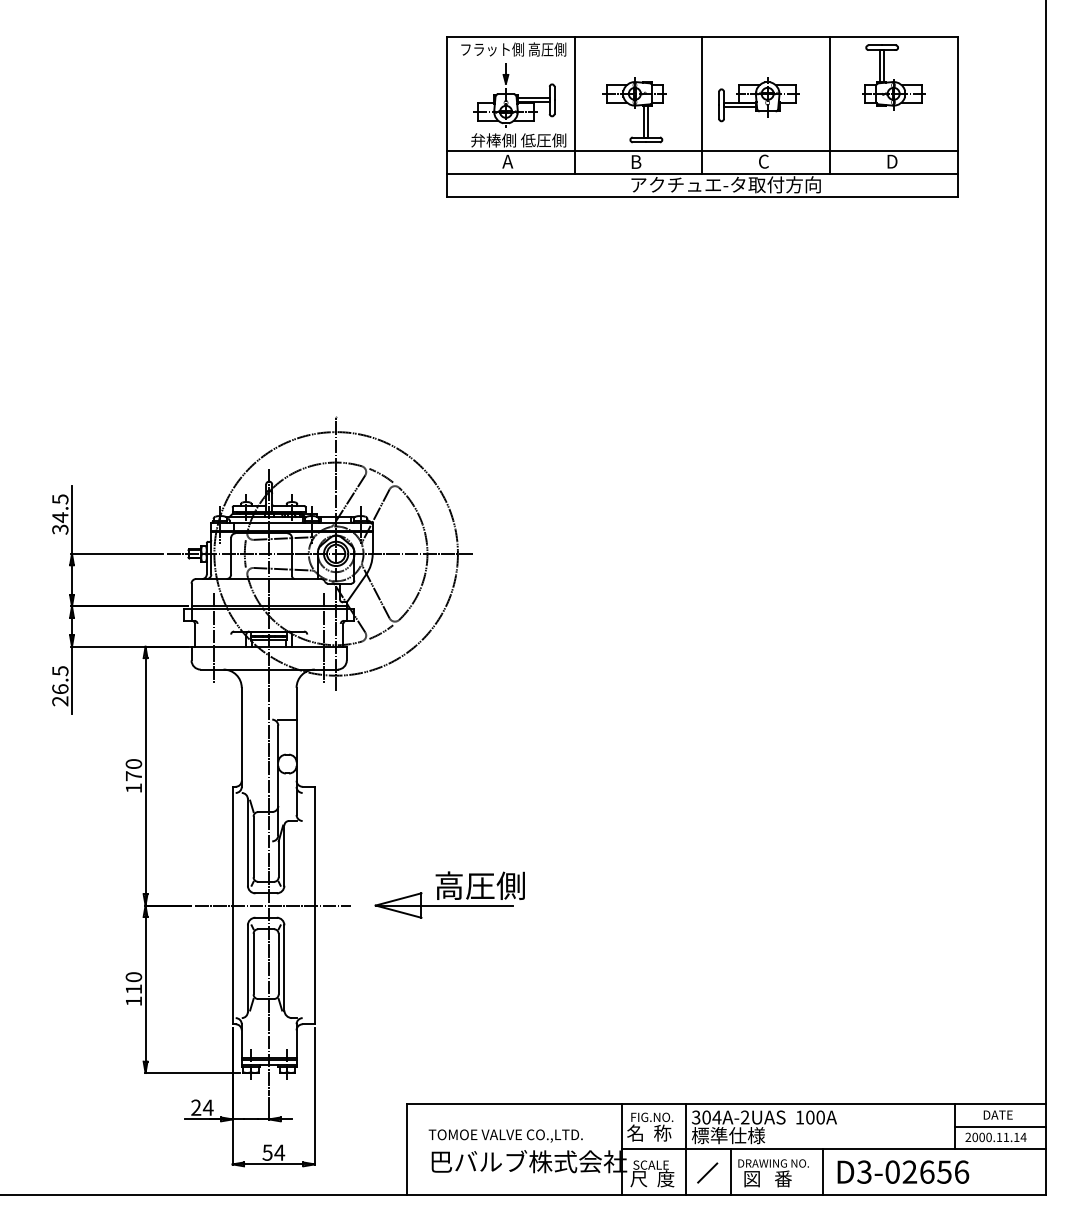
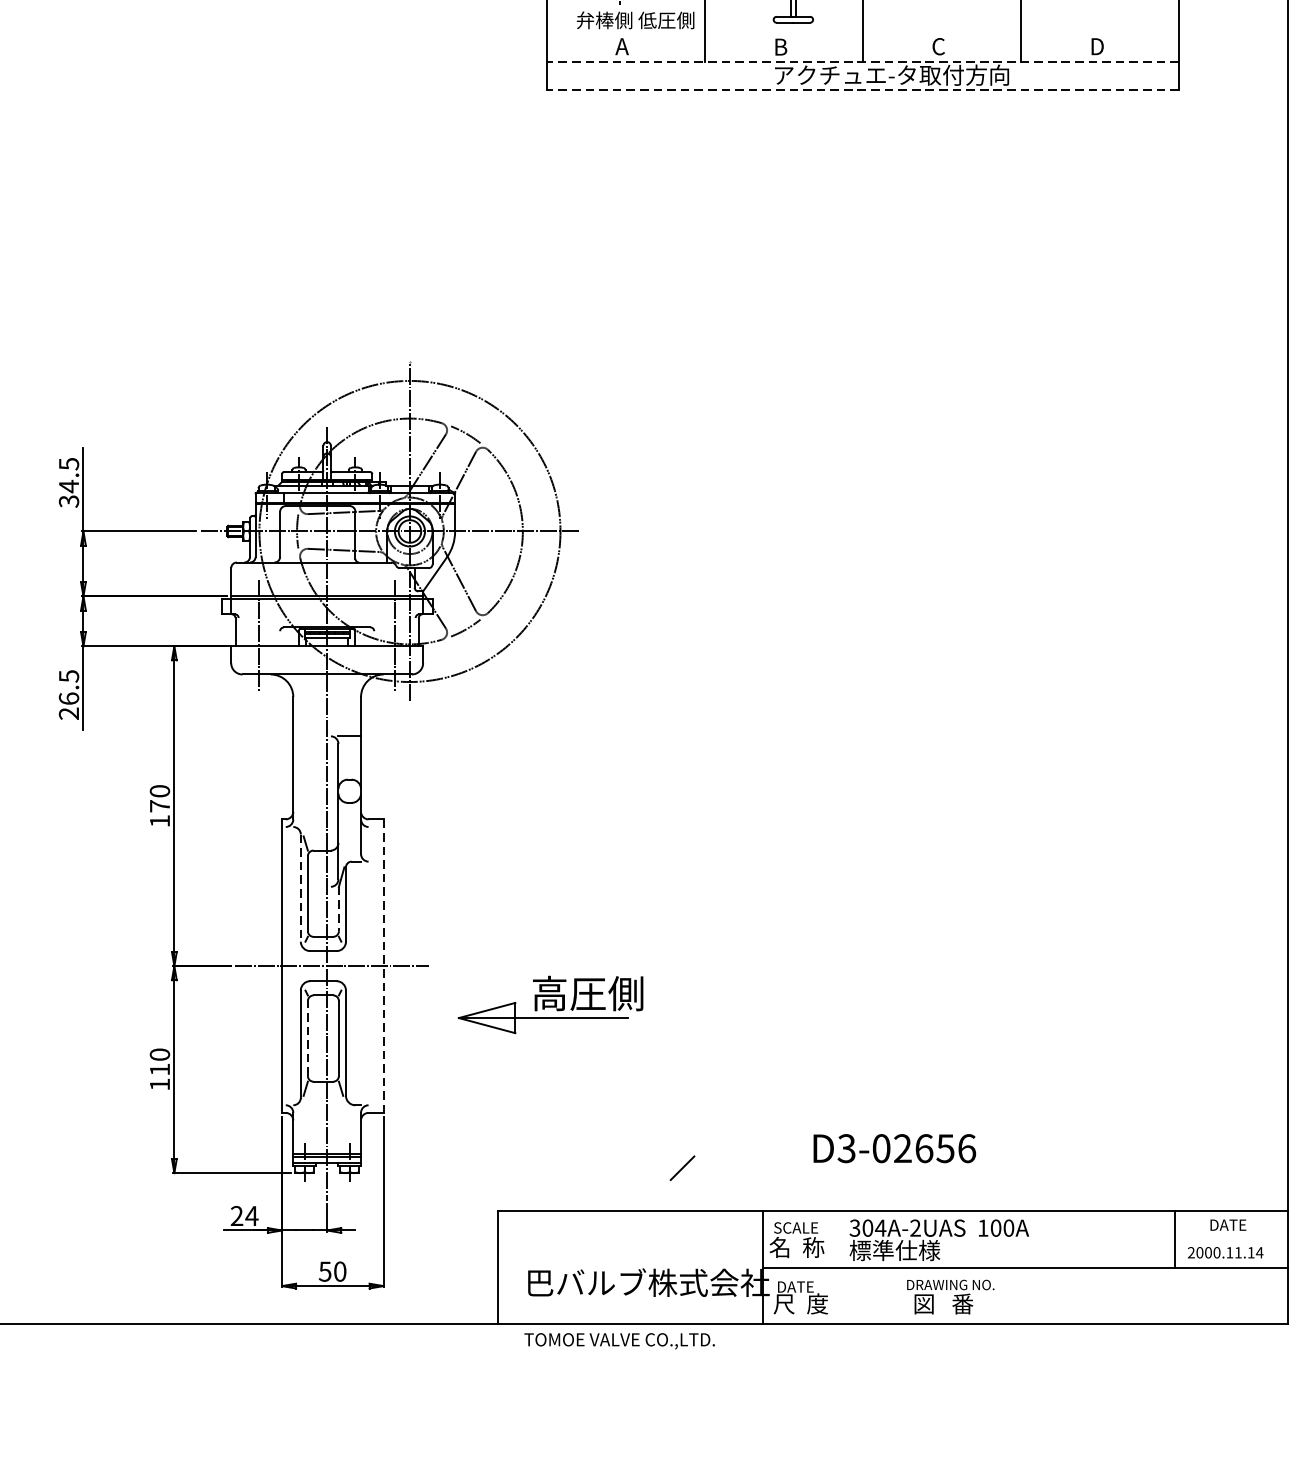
line: (702, 151) -> (862, 34), removed
line: (702, 173) -> (862, 61), solid -> dashed
line: (702, 196) -> (862, 89), solid -> dashed
line: (247, 842) -> (300, 888), solid -> dashed
line: (278, 859) -> (338, 909), solid -> dashed
part: (449, 894) -> (550, 1004), moved
line: (314, 905) -> (383, 966), solid -> dashed
line: (253, 963) -> (307, 1037), solid -> dashed
text: (651, 1117) -> (799, 1228), FIG.NO. -> SCALE
line: (1000, 1126) -> (1231, 1239), removed
text: (505, 1135) -> (619, 1340), moved
line: (685, 1149) -> (841, 1267), removed
text: (279, 1152) -> (339, 1271), 54 -> 50
text: (650, 1164) -> (798, 1286), SCALE -> DATE
text: (903, 1171) -> (894, 1147), moved
line: (707, 1172) -> (682, 1167), moved
line: (731, 1172) -> (898, 1296), removed
line: (822, 1172) -> (1011, 1296), removed

